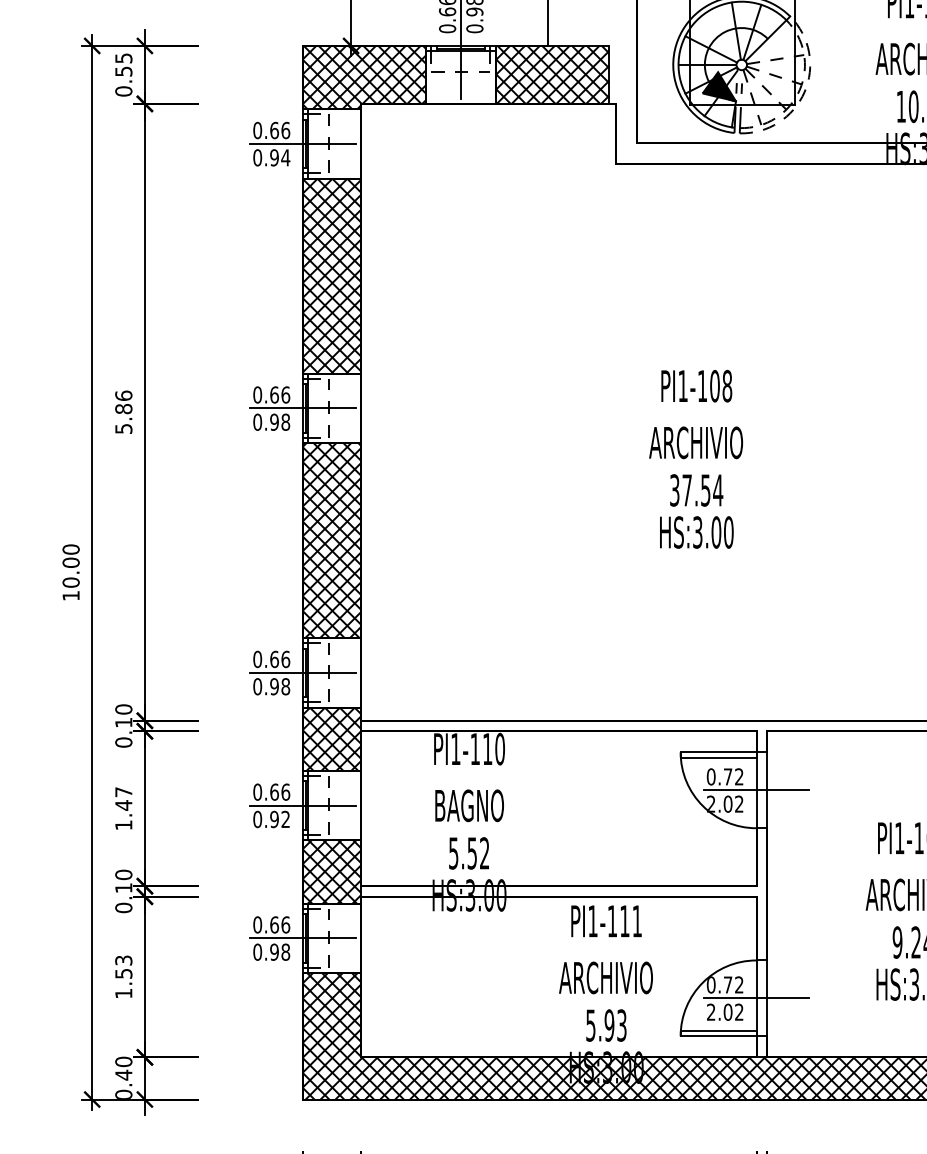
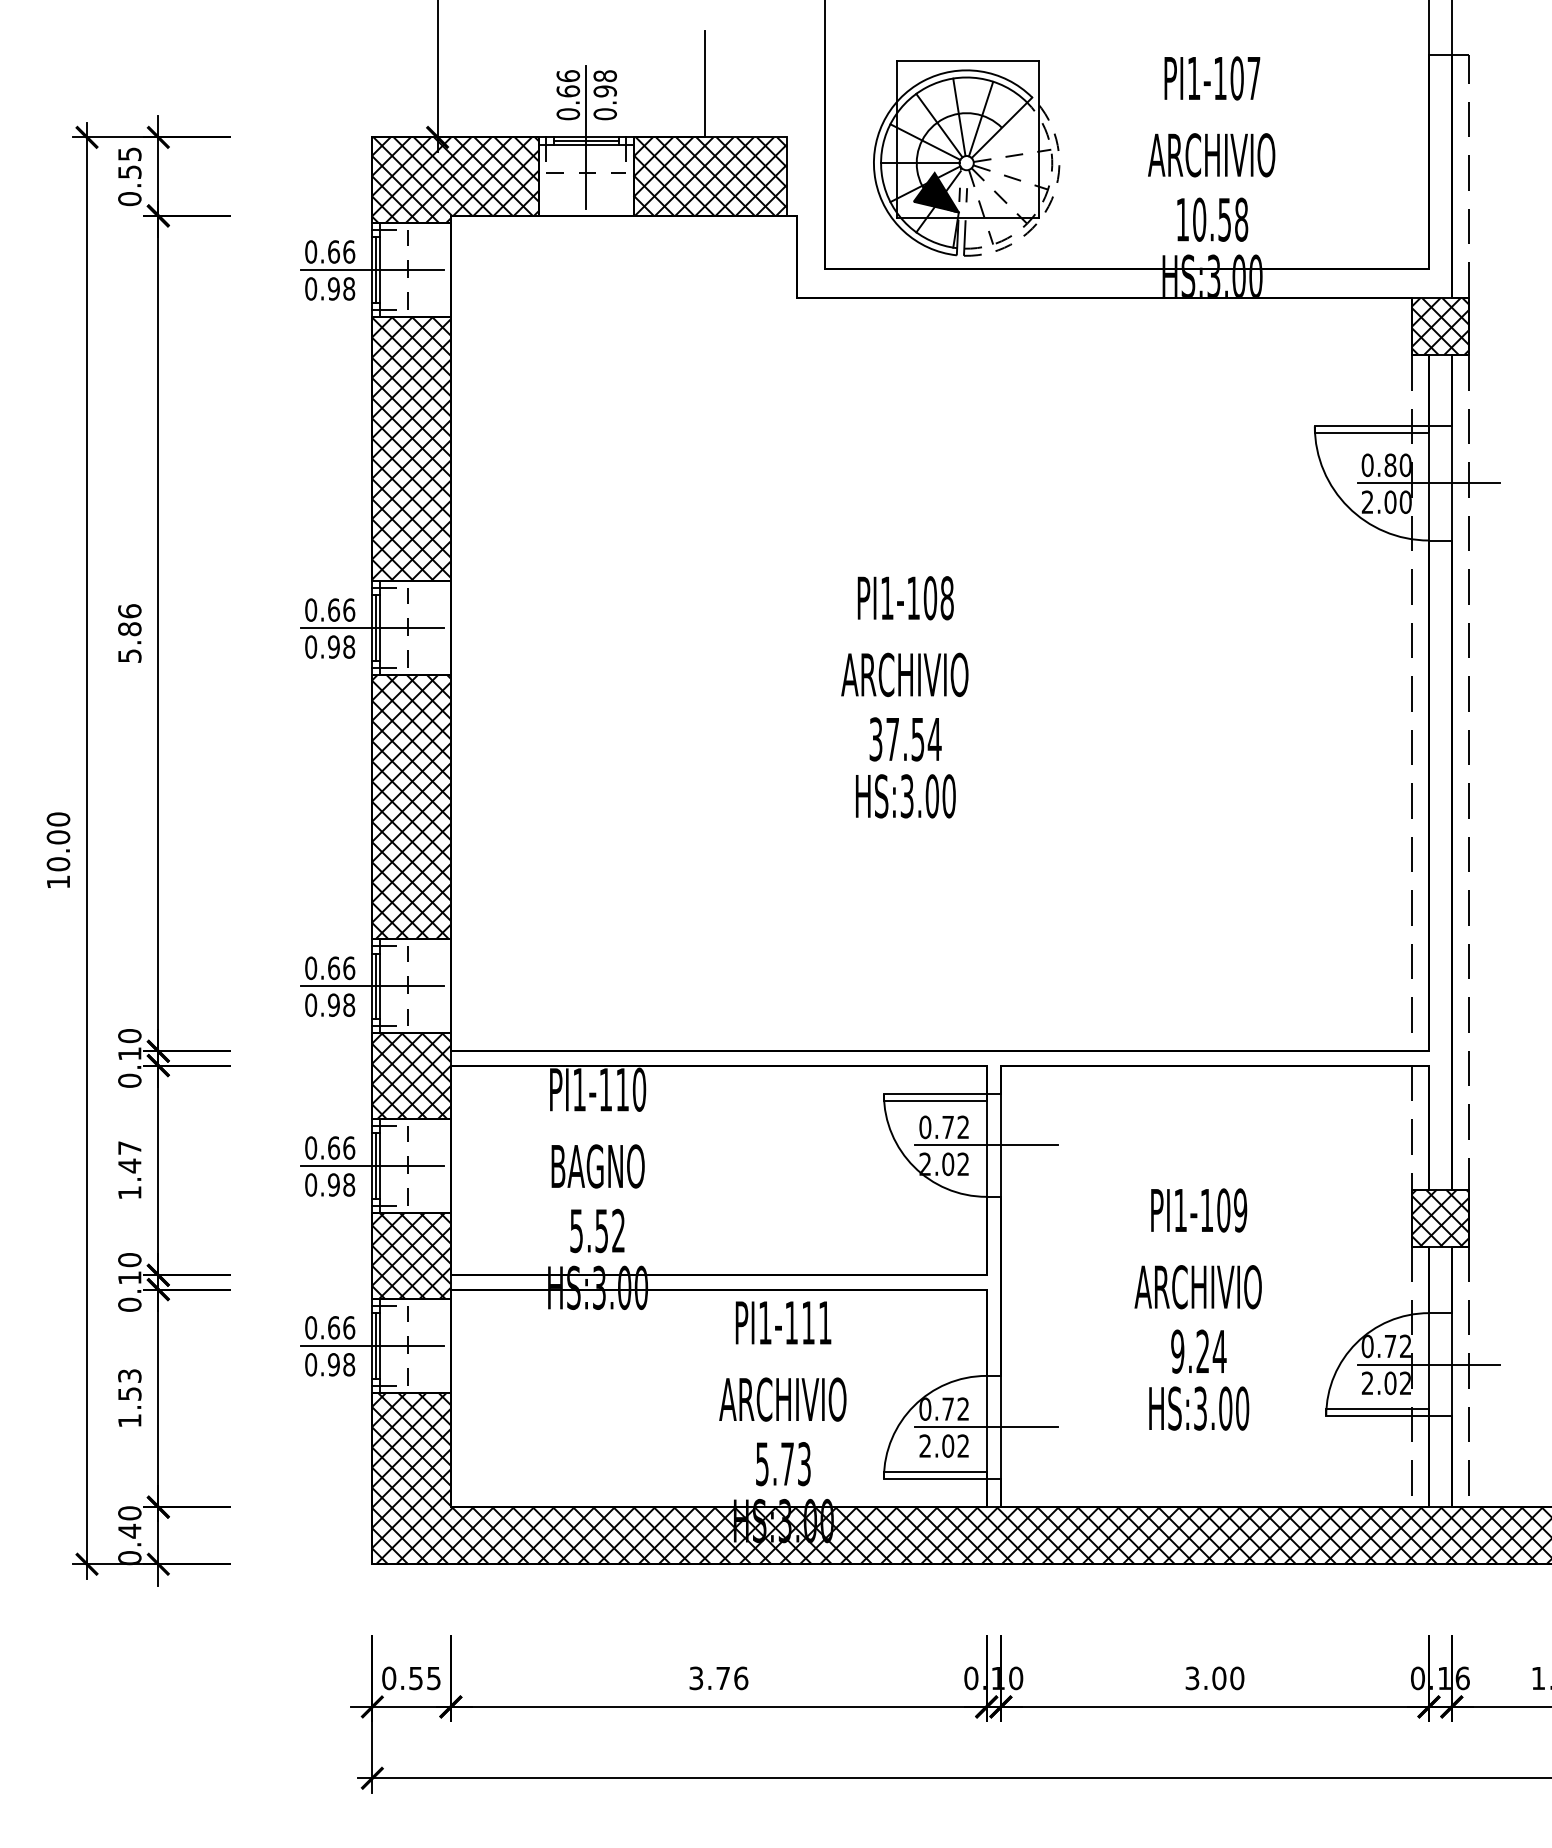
line: (721, 37) -> (939, 125), added
text: (285, 157) -> (348, 288), 0.94 -> 0.98
text: (286, 819) -> (349, 1184), 0.92 -> 0.98
text: (609, 1025) -> (787, 1464), 5.93 -> 5.73

